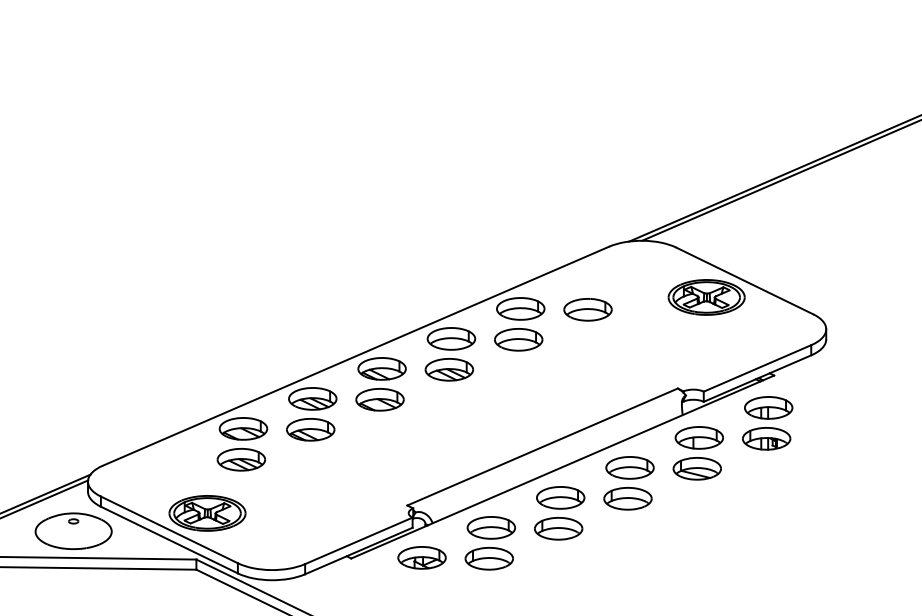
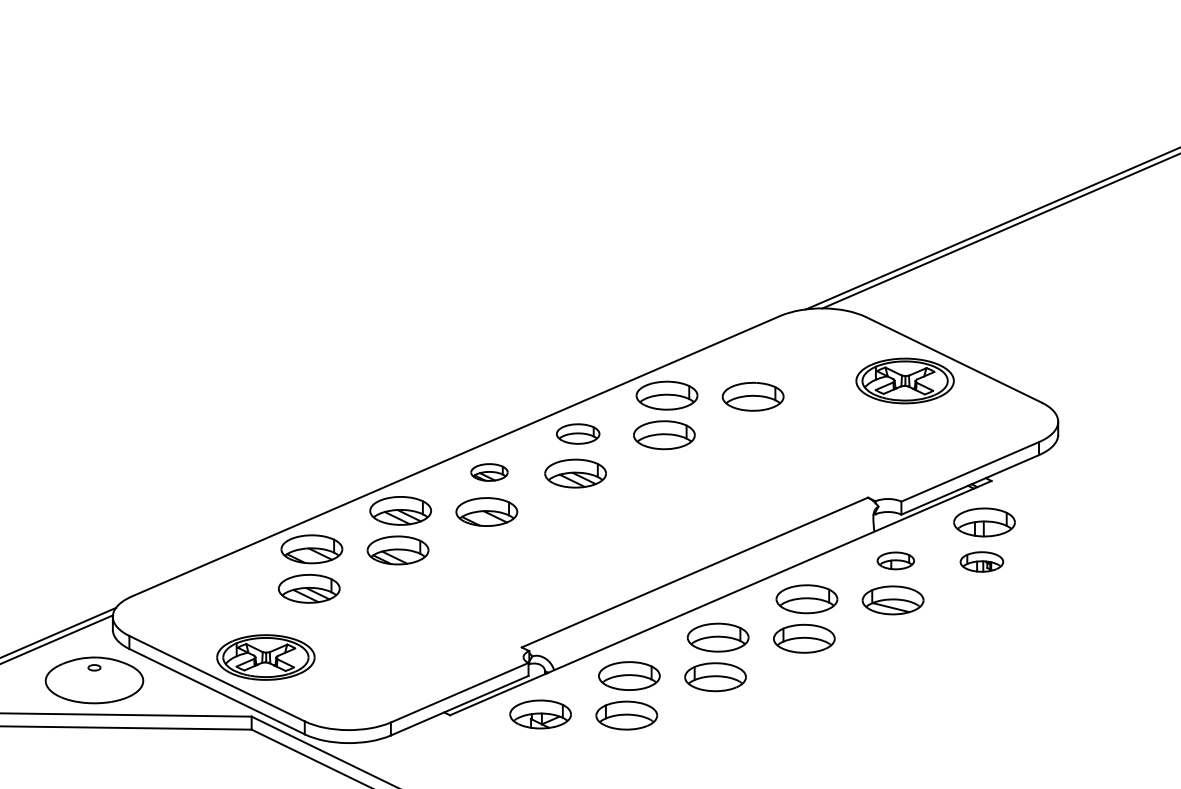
part: (450, 338) -> (577, 433), size x0.7
part: (382, 368) -> (489, 472), size x0.6
part: (699, 437) -> (895, 560), size x0.6
part: (766, 438) -> (981, 561), size x0.7

